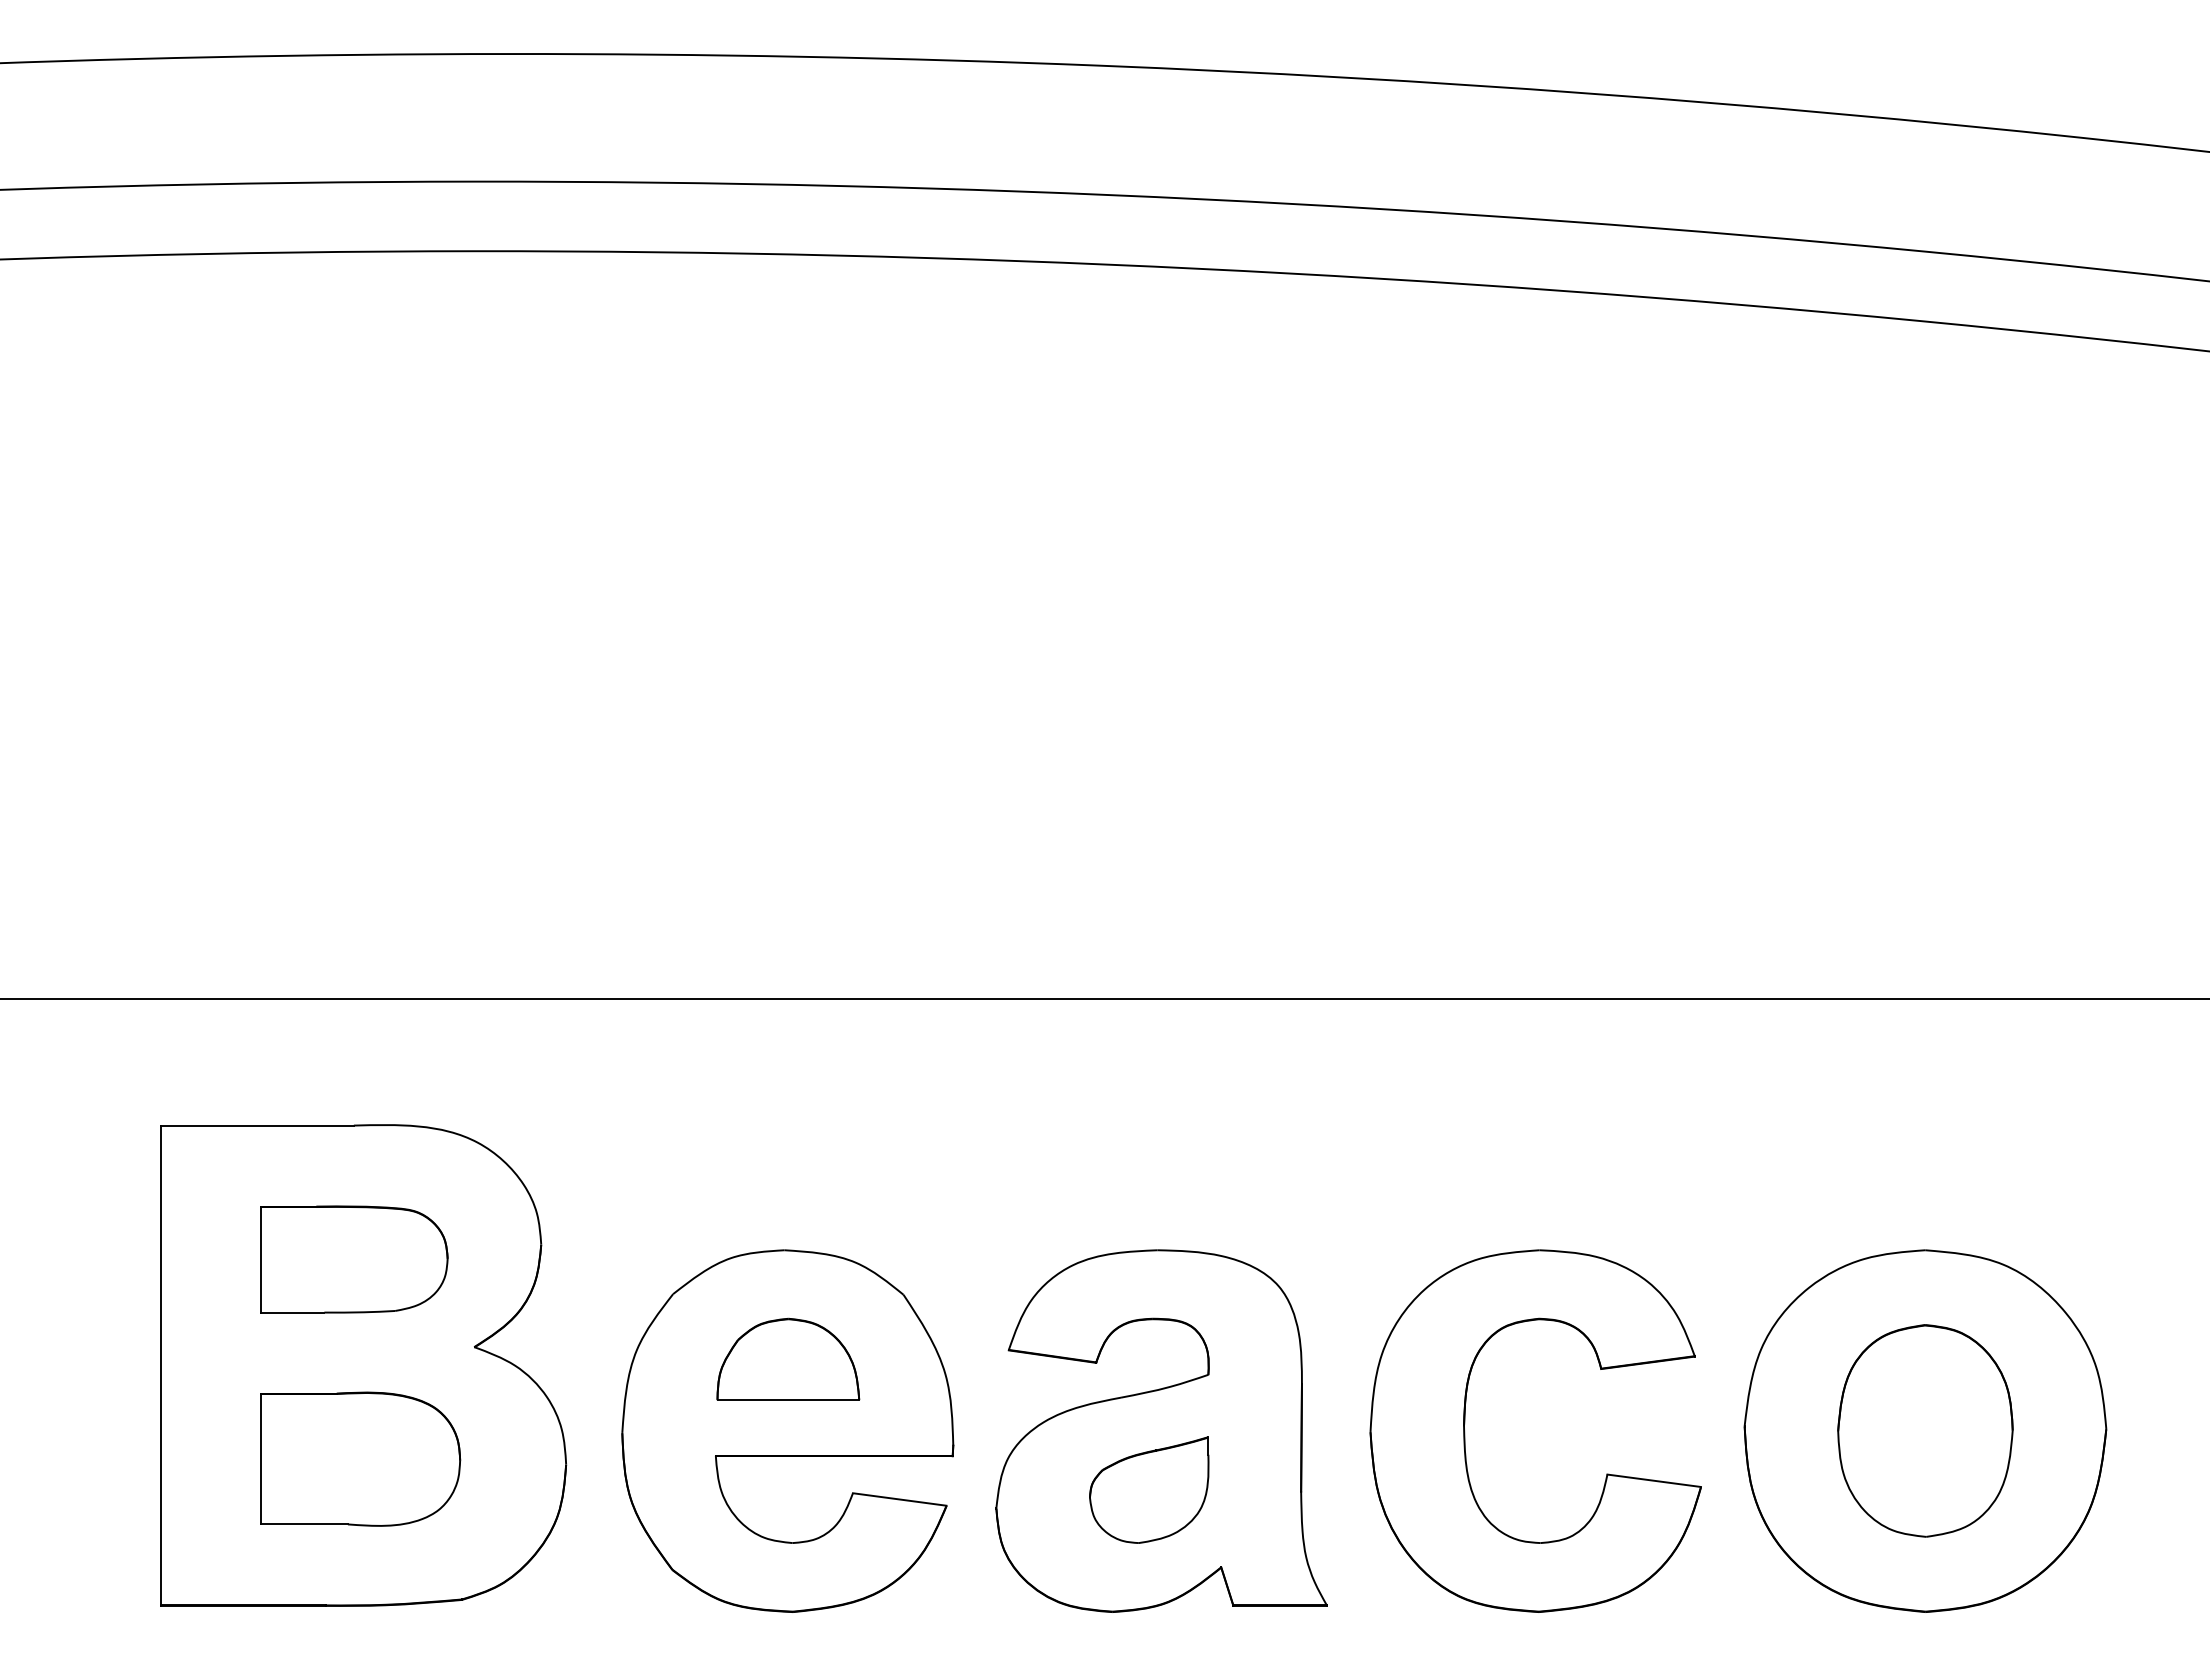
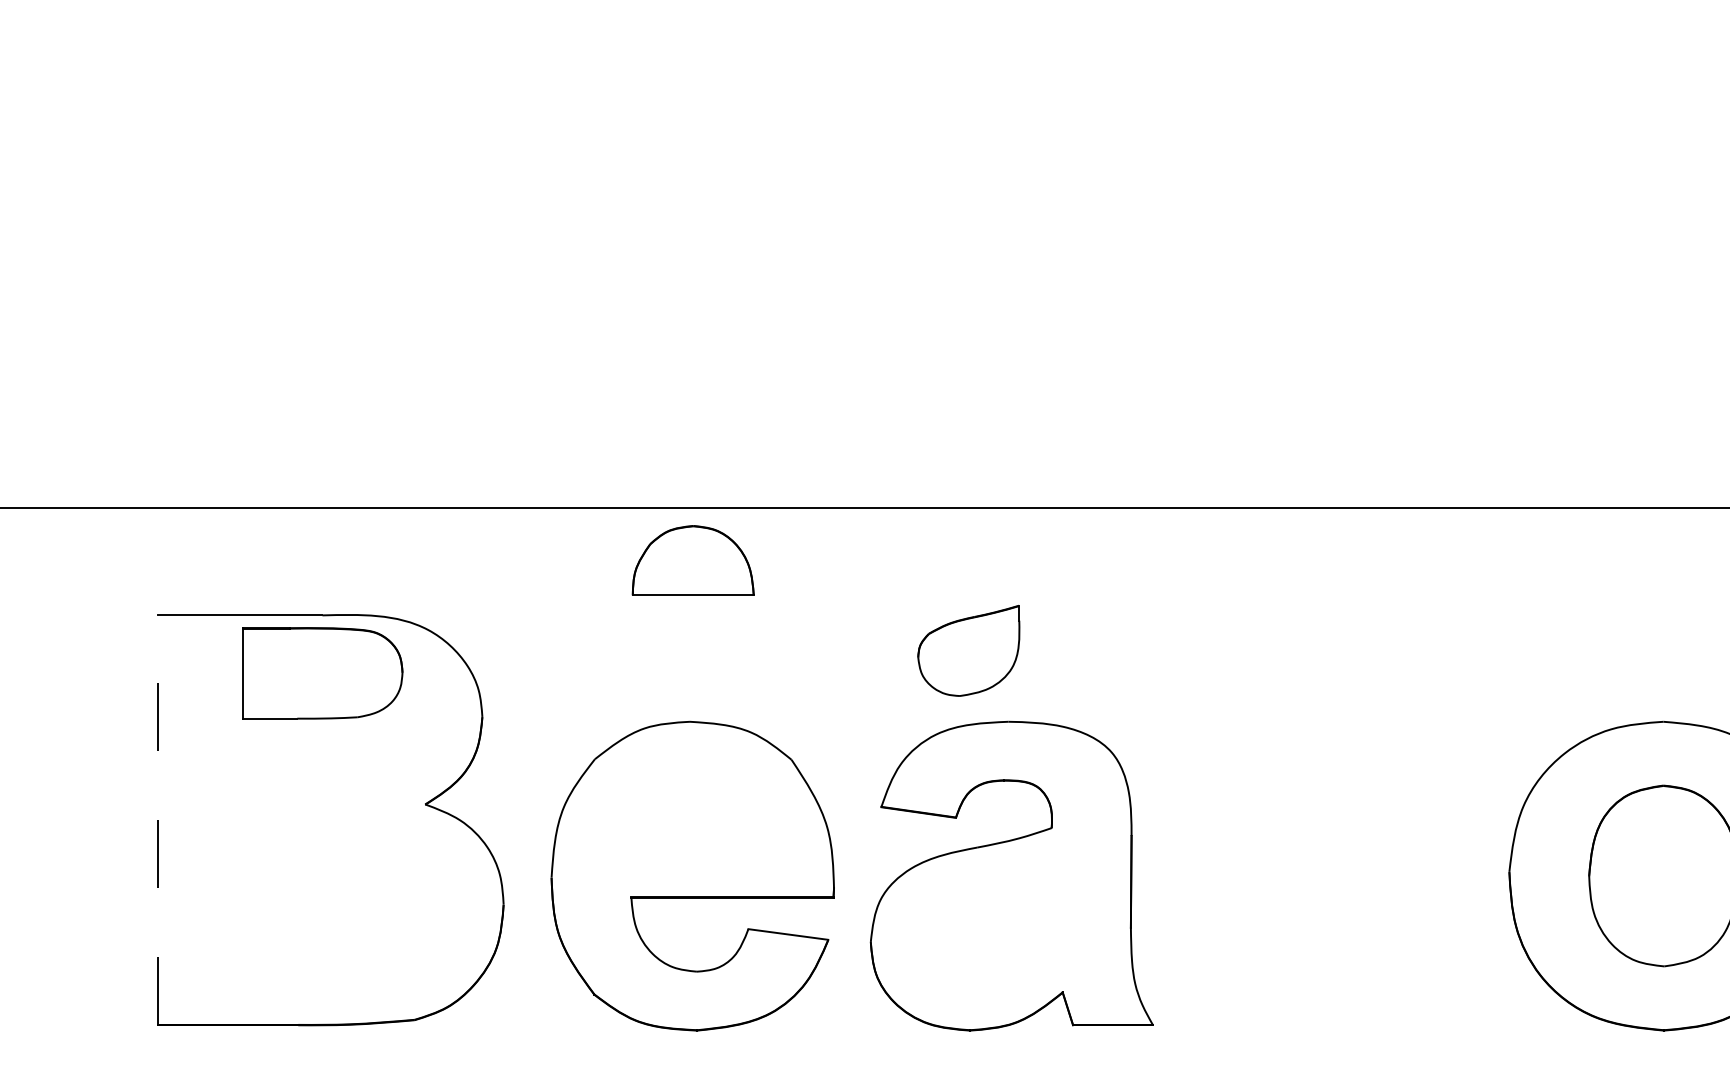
part: (354, 1259) -> (323, 673), moved
part: (788, 1358) -> (693, 559), moved
line: (160, 1365) -> (157, 820), solid -> dashed
part: (1465, 1431) -> (1271, 876), removed
part: (360, 1458) -> (328, 899), removed
part: (1149, 1489) -> (969, 650), moved

